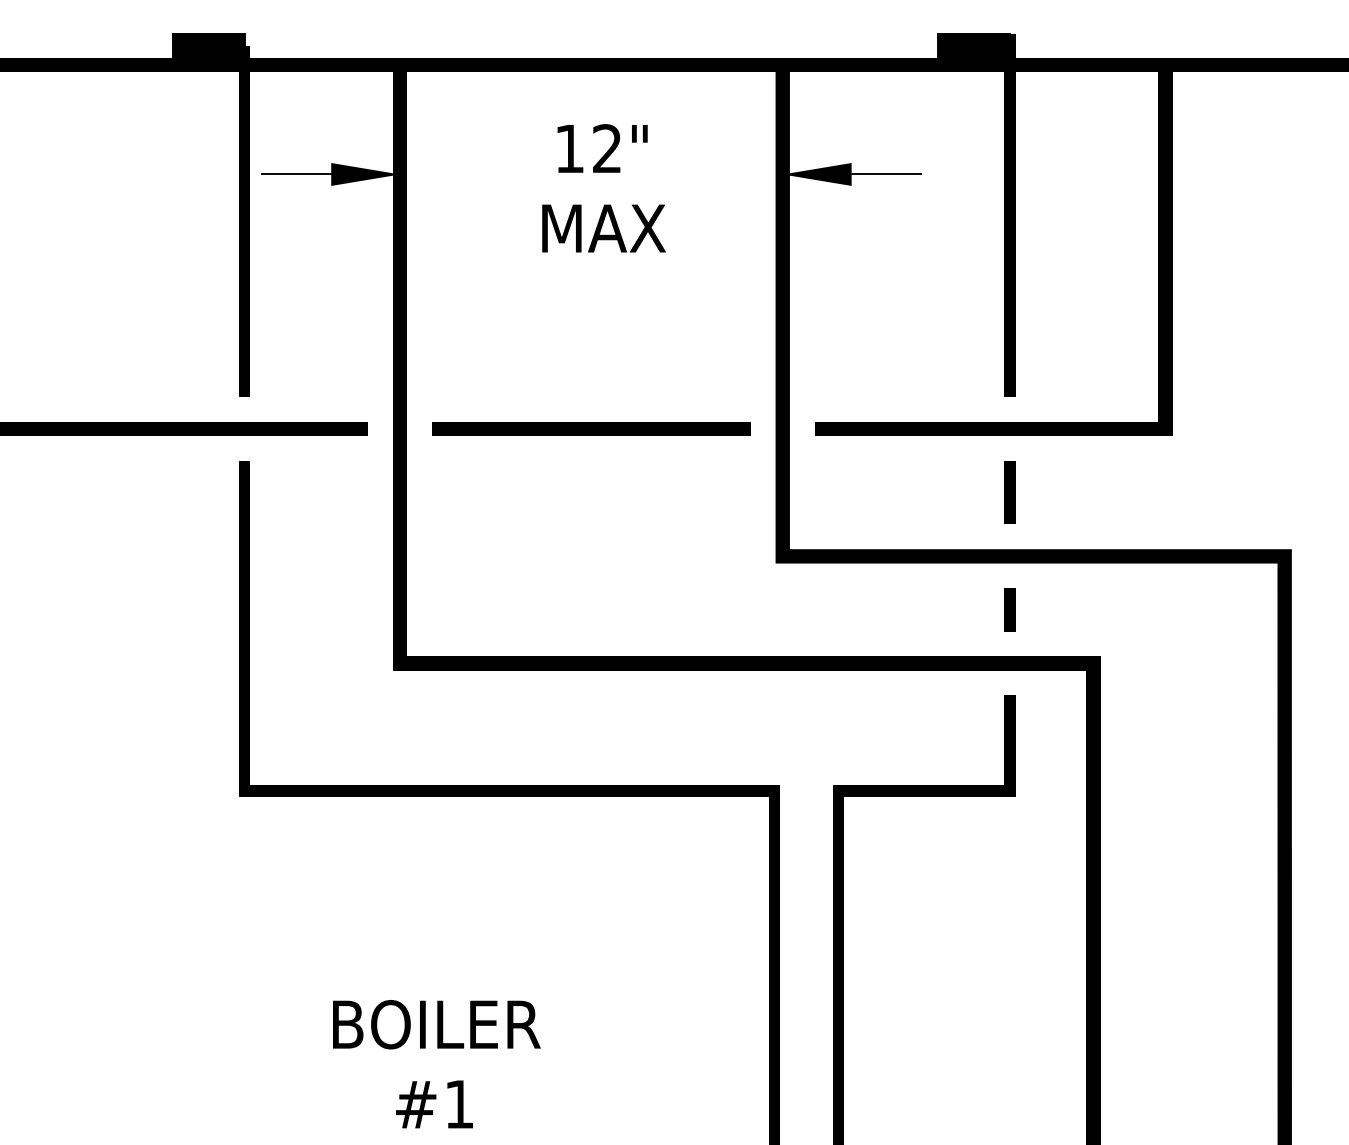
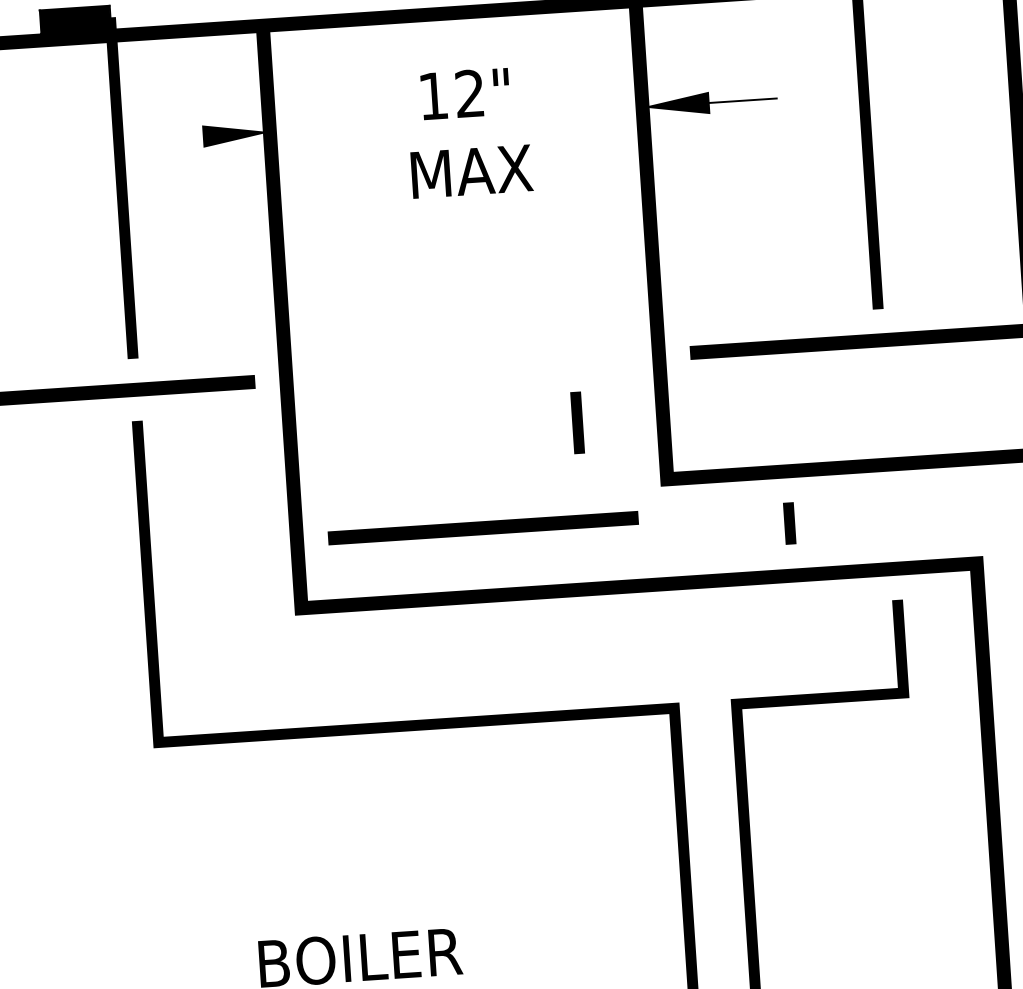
line: (296, 174) -> (169, 138), removed
line: (591, 428) -> (483, 527), moved
line: (1009, 492) -> (577, 422), moved
line: (1009, 609) -> (789, 523), moved

